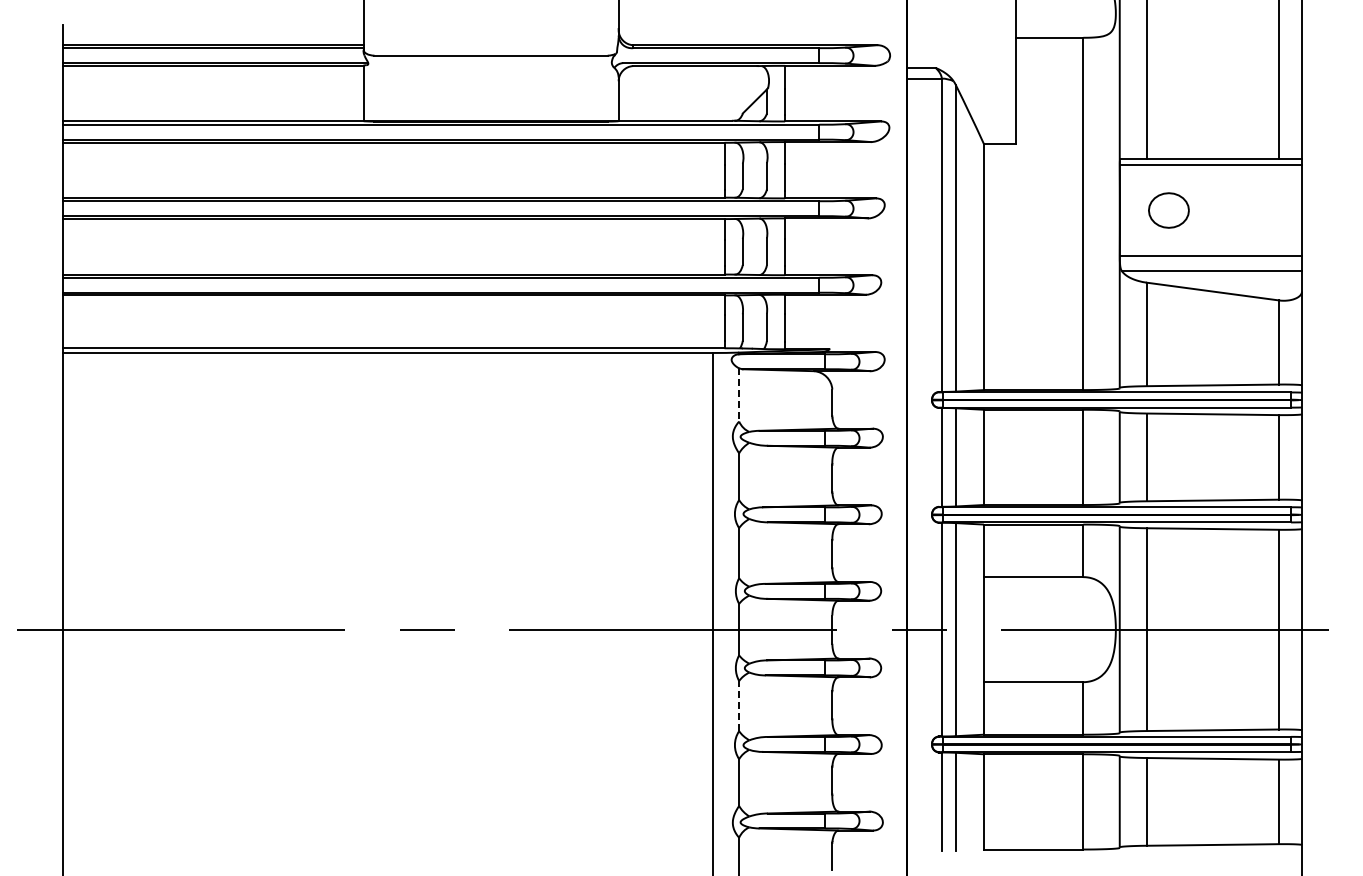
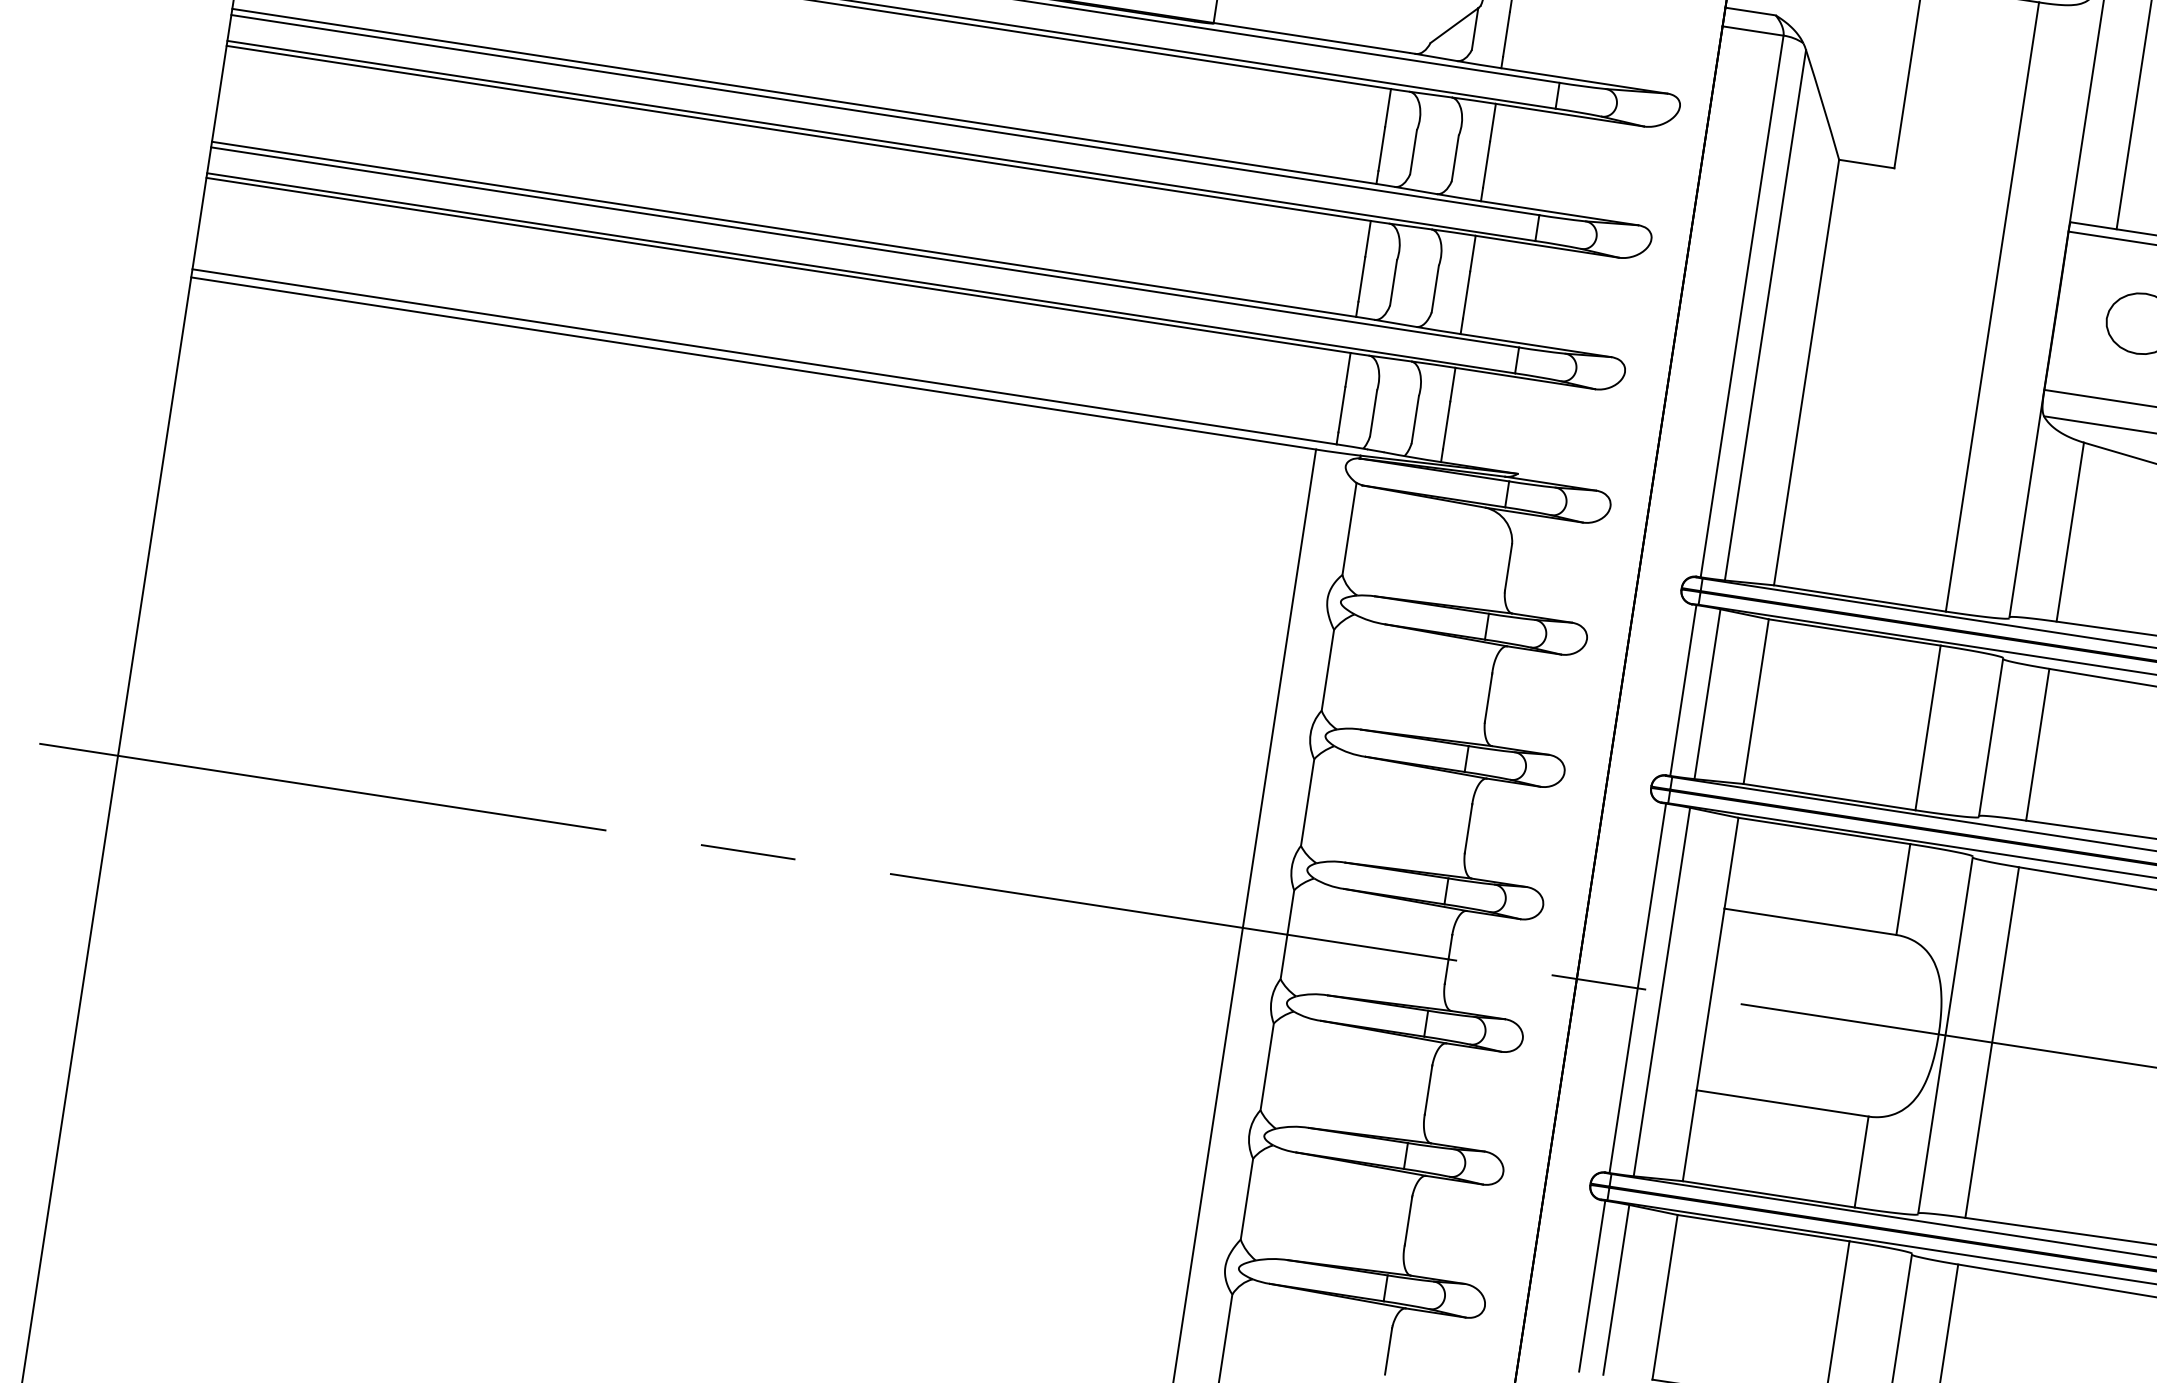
line: (739, 394) -> (1350, 528), dashed -> solid
line: (739, 705) -> (1267, 1065), dashed -> solid

